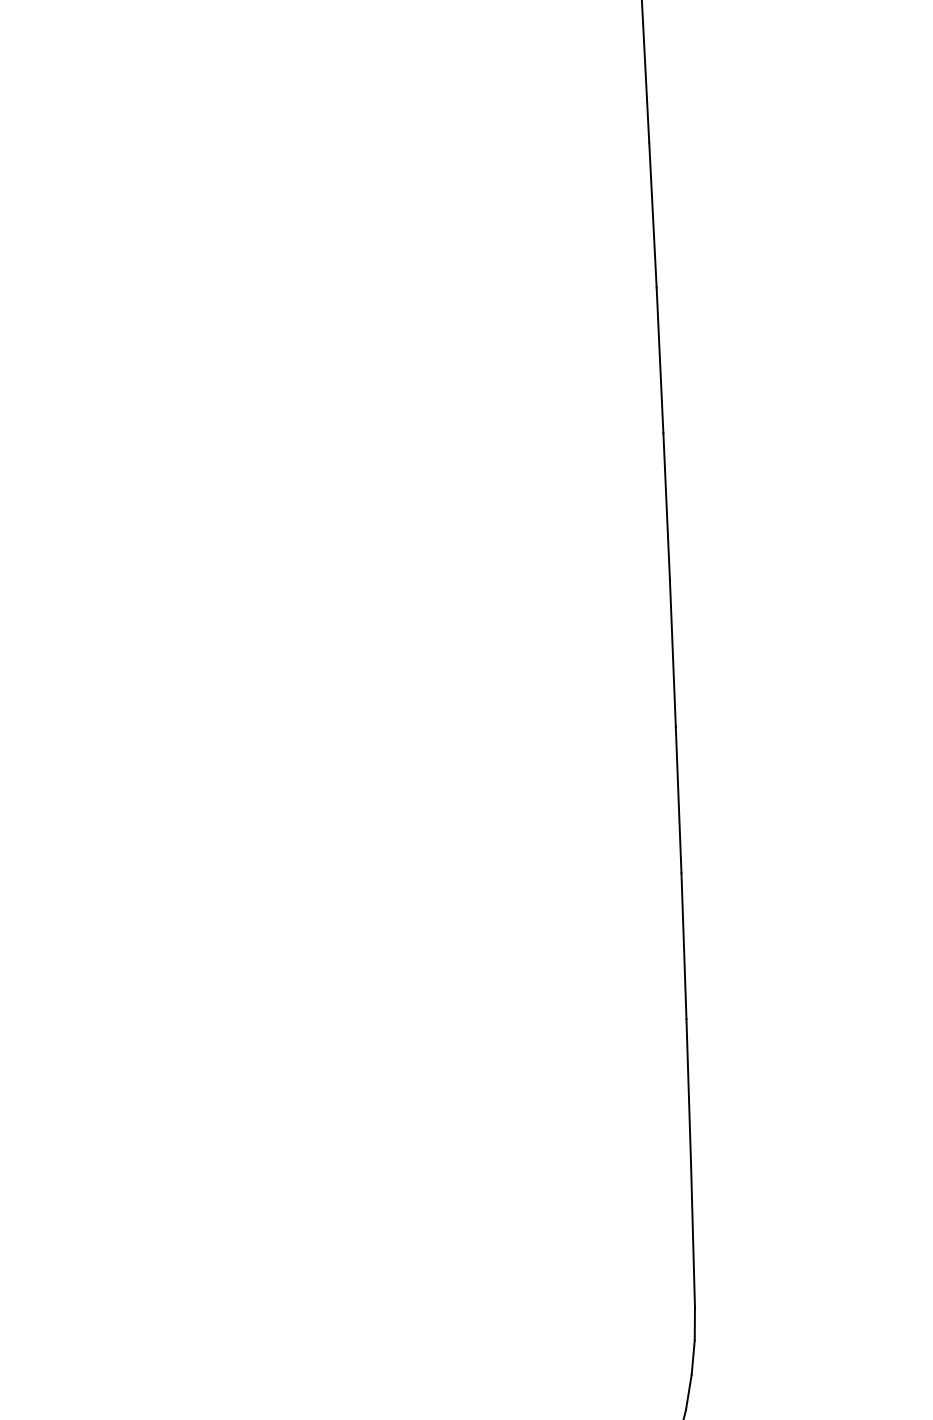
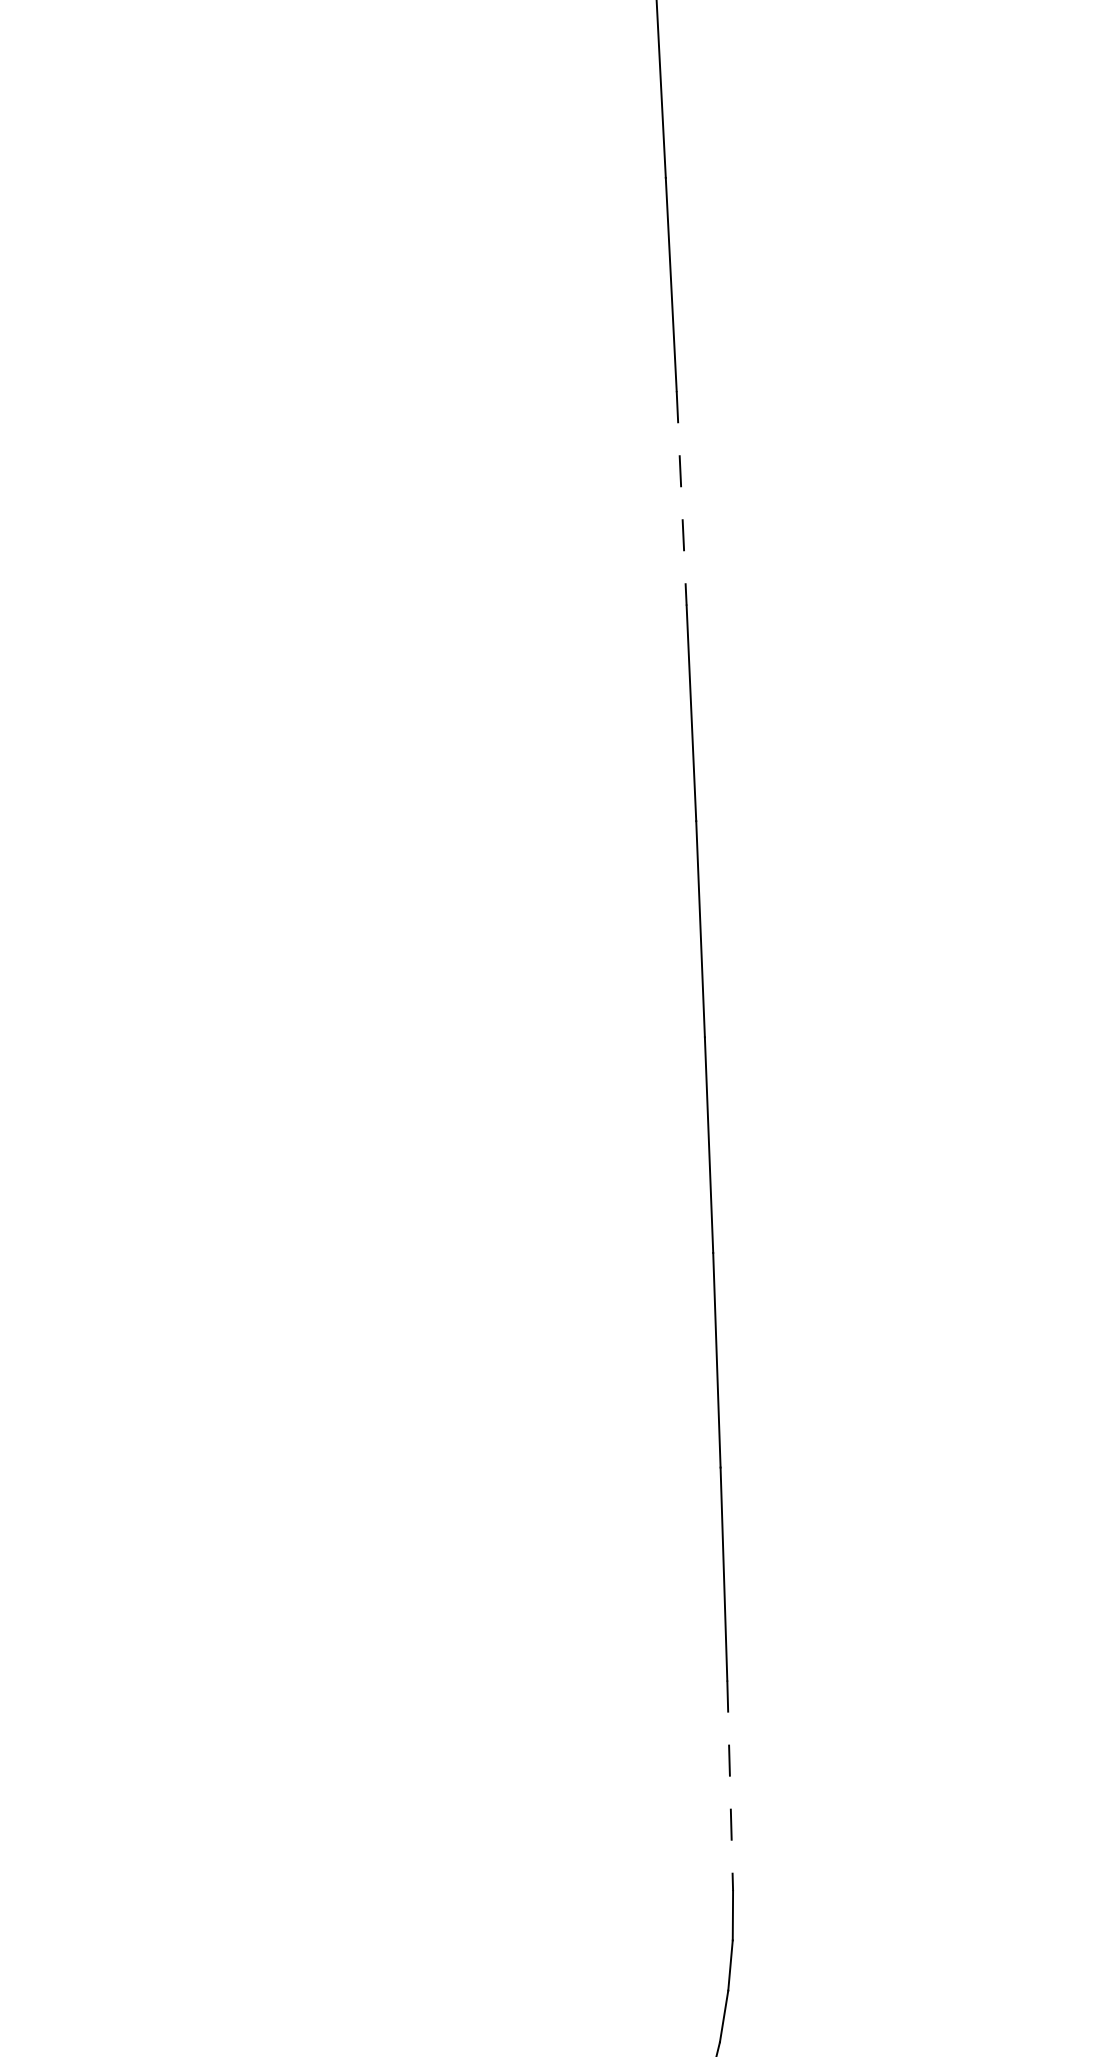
line: (660, 360) -> (682, 498), solid -> dashed
line: (693, 1235) -> (730, 1785), solid -> dashed

